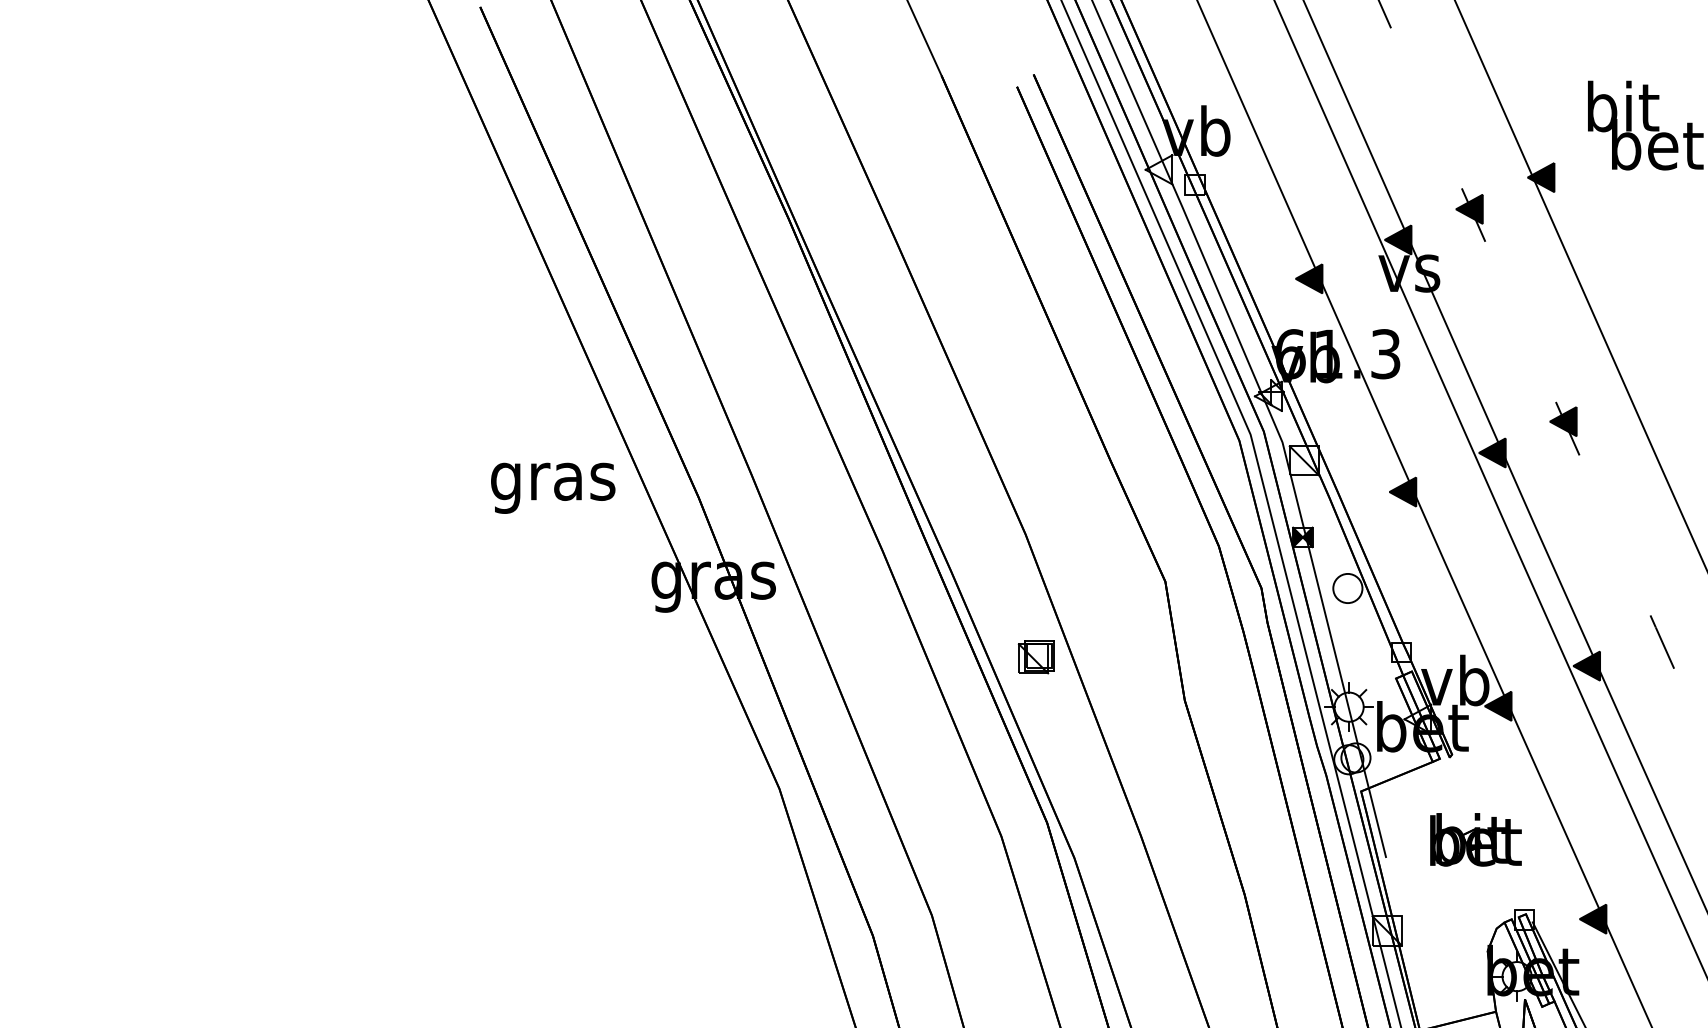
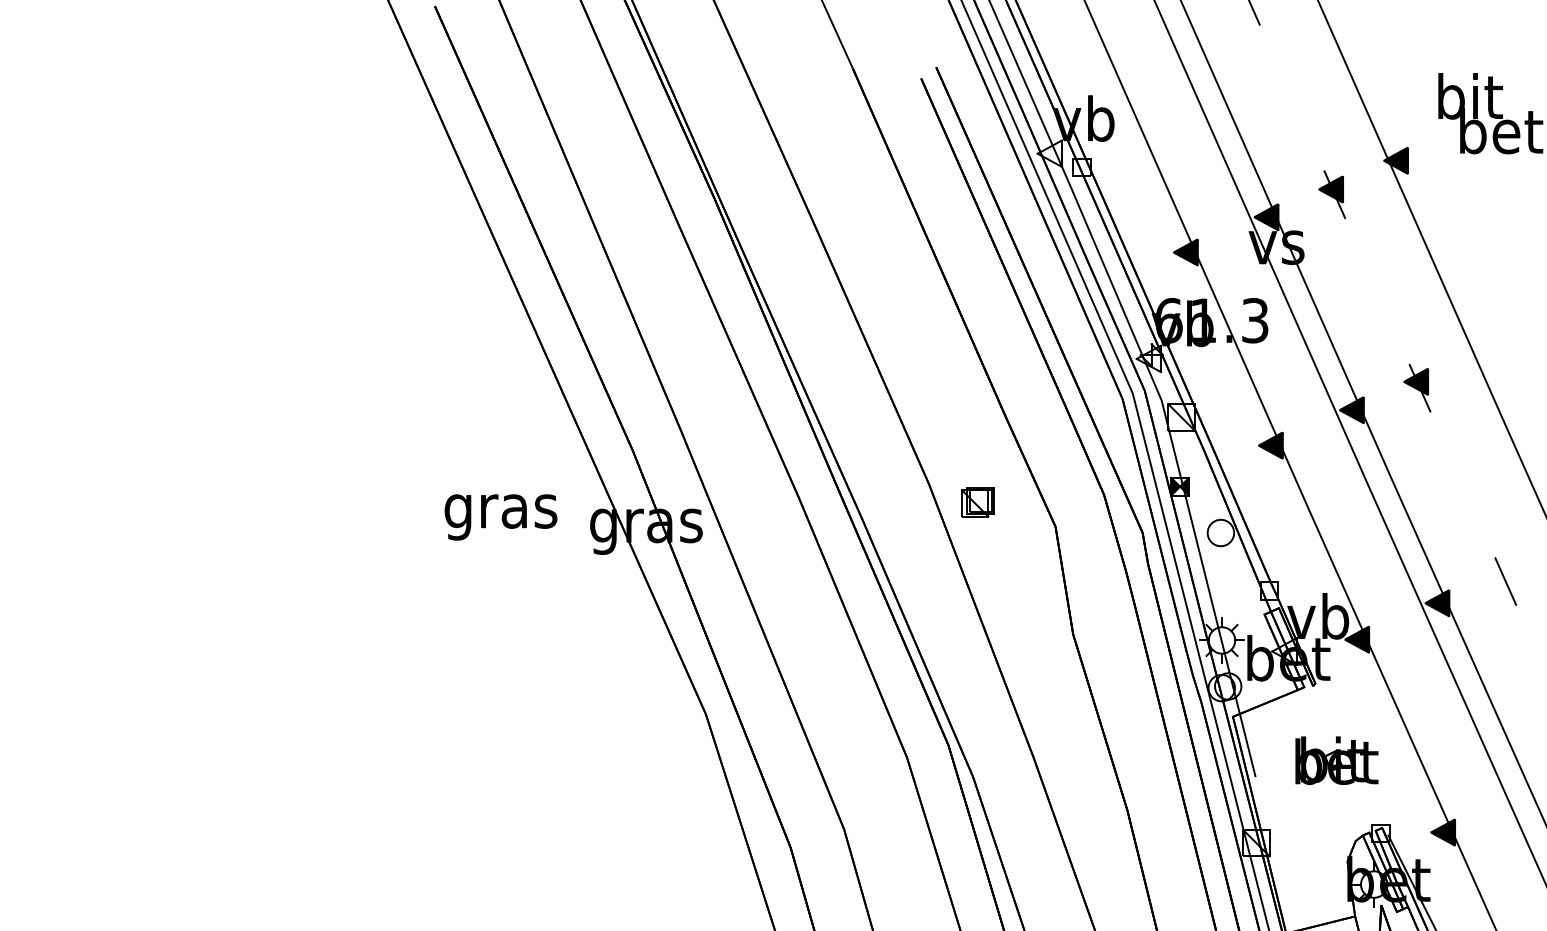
text: (553, 487) -> (501, 516), moved
part: (1035, 657) -> (976, 502), moved

